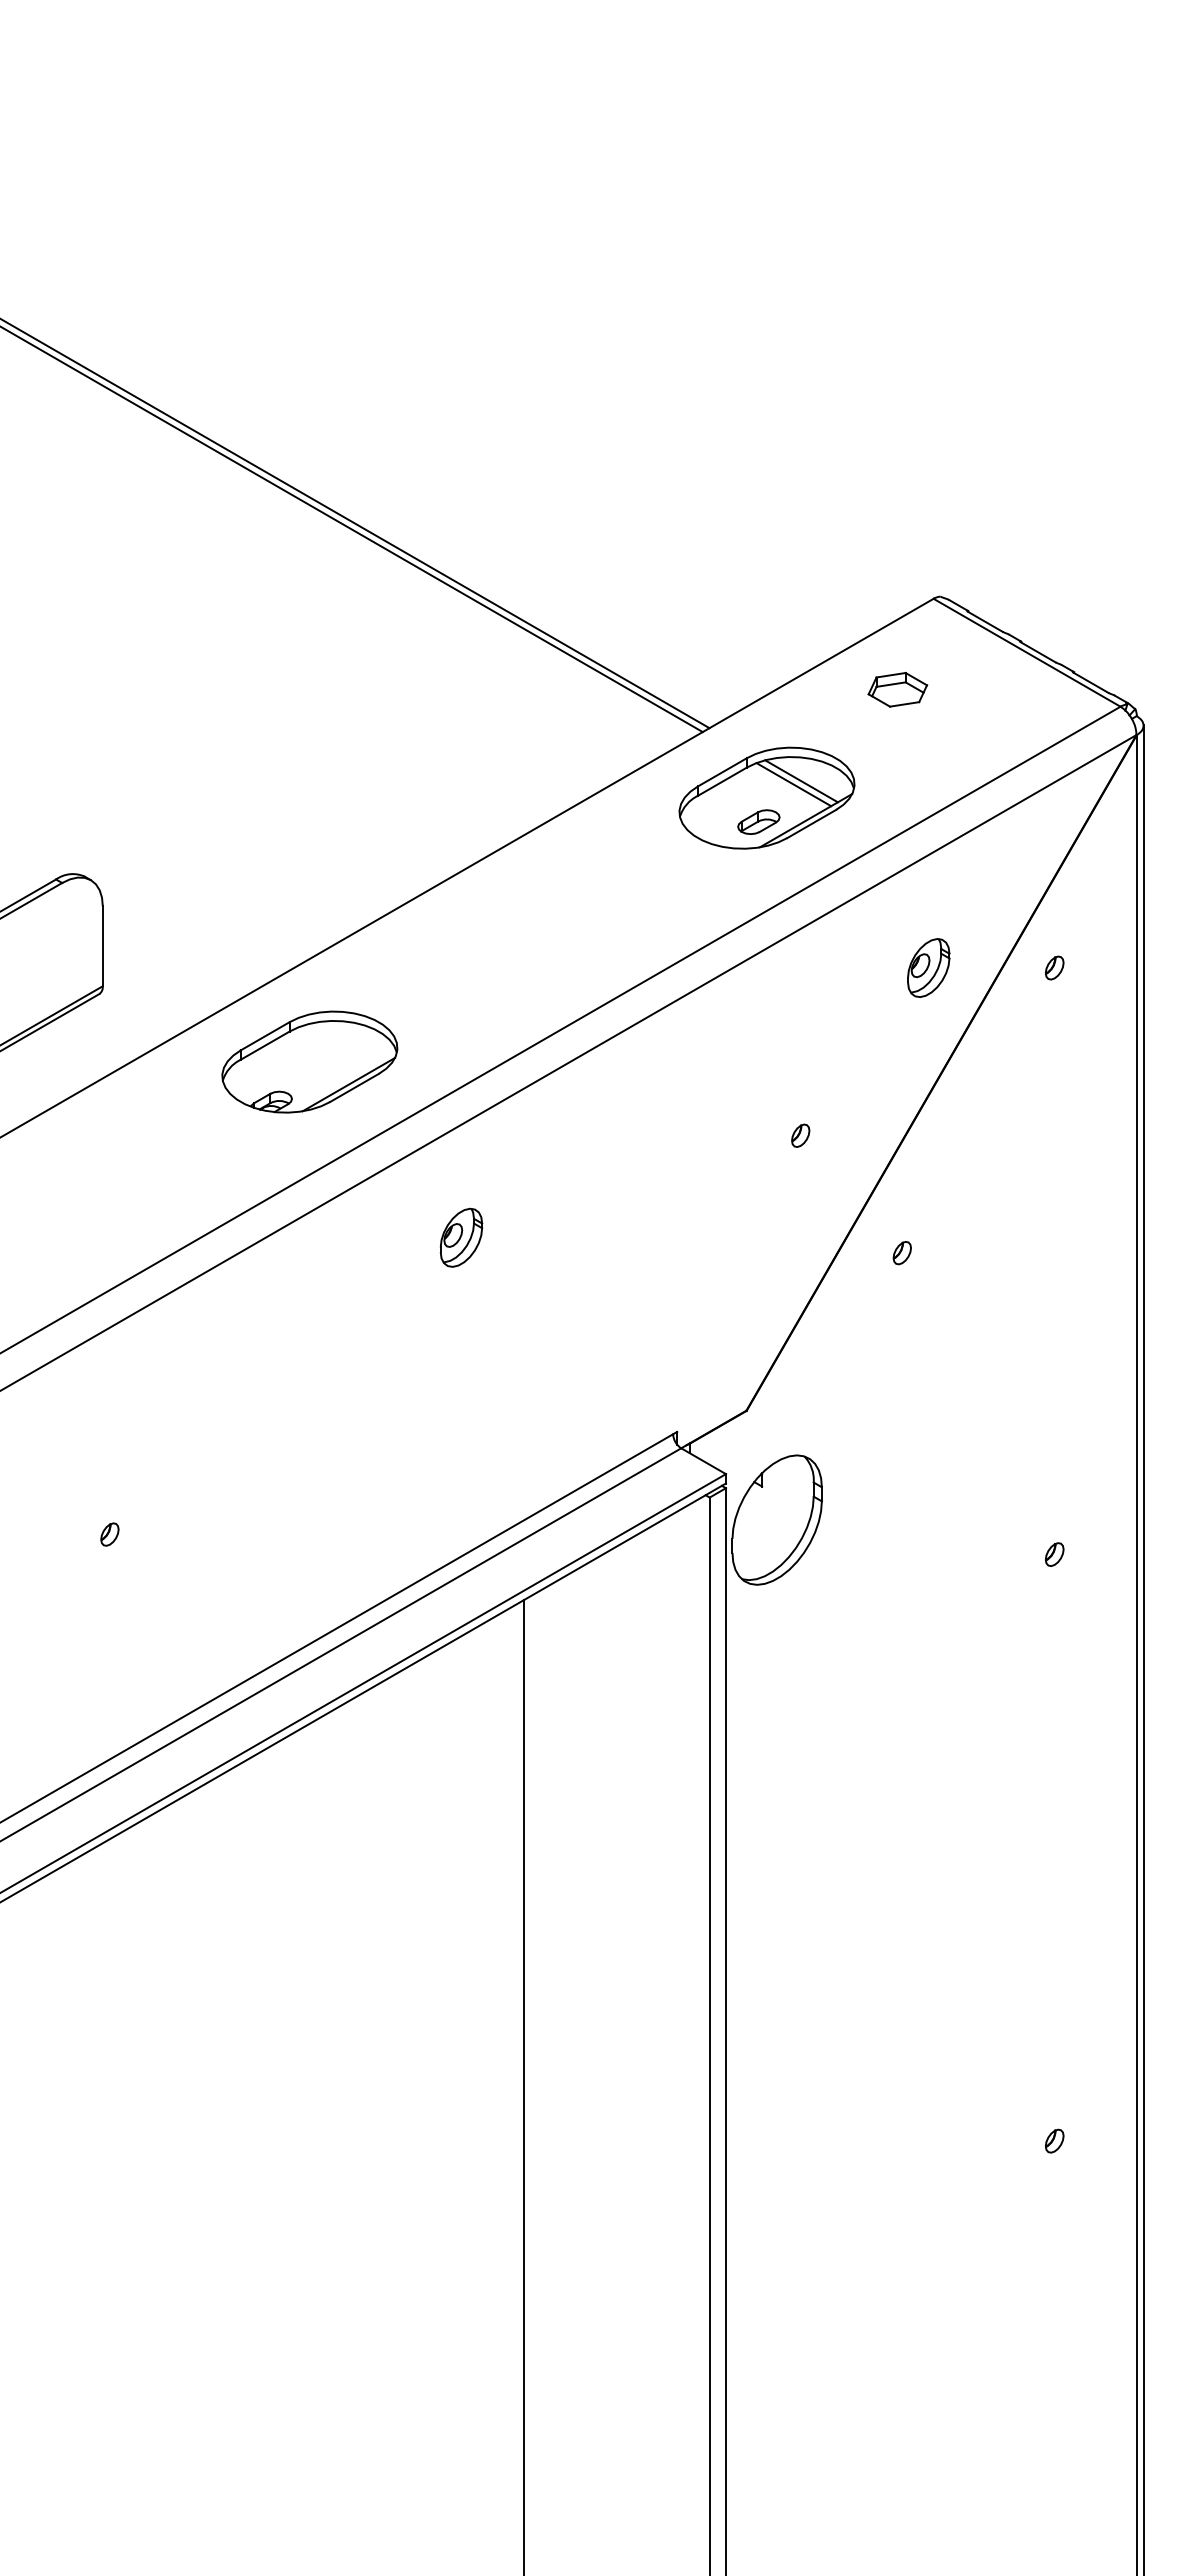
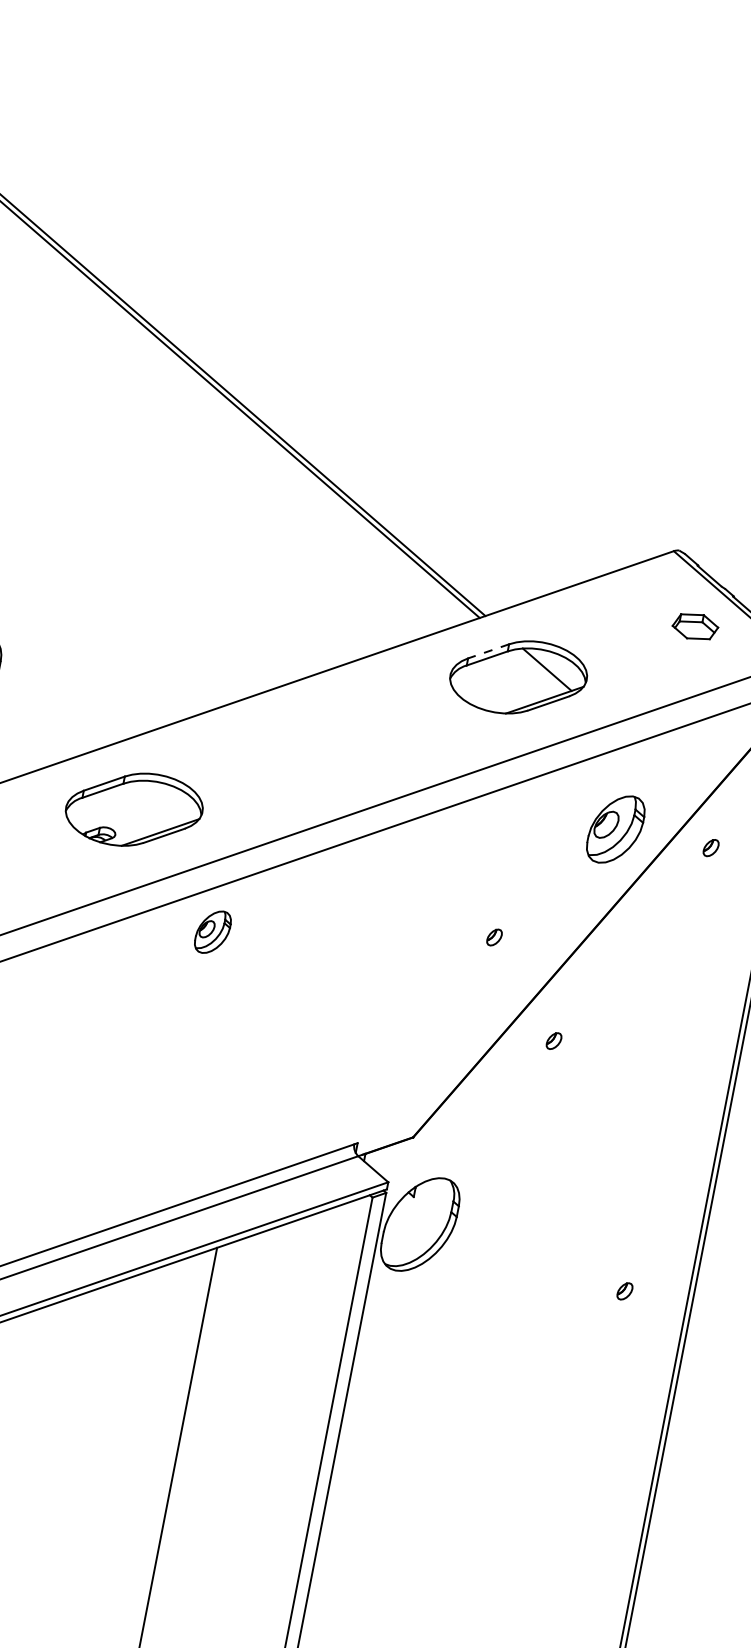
part: (897, 689) -> (695, 626), moved
line: (721, 772) -> (488, 651), solid -> dashed
line: (793, 784) -> (540, 670), removed
part: (758, 821) -> (508, 693), removed
part: (928, 967) -> (615, 829), size x1.6
part: (461, 1237) -> (213, 932), moved

